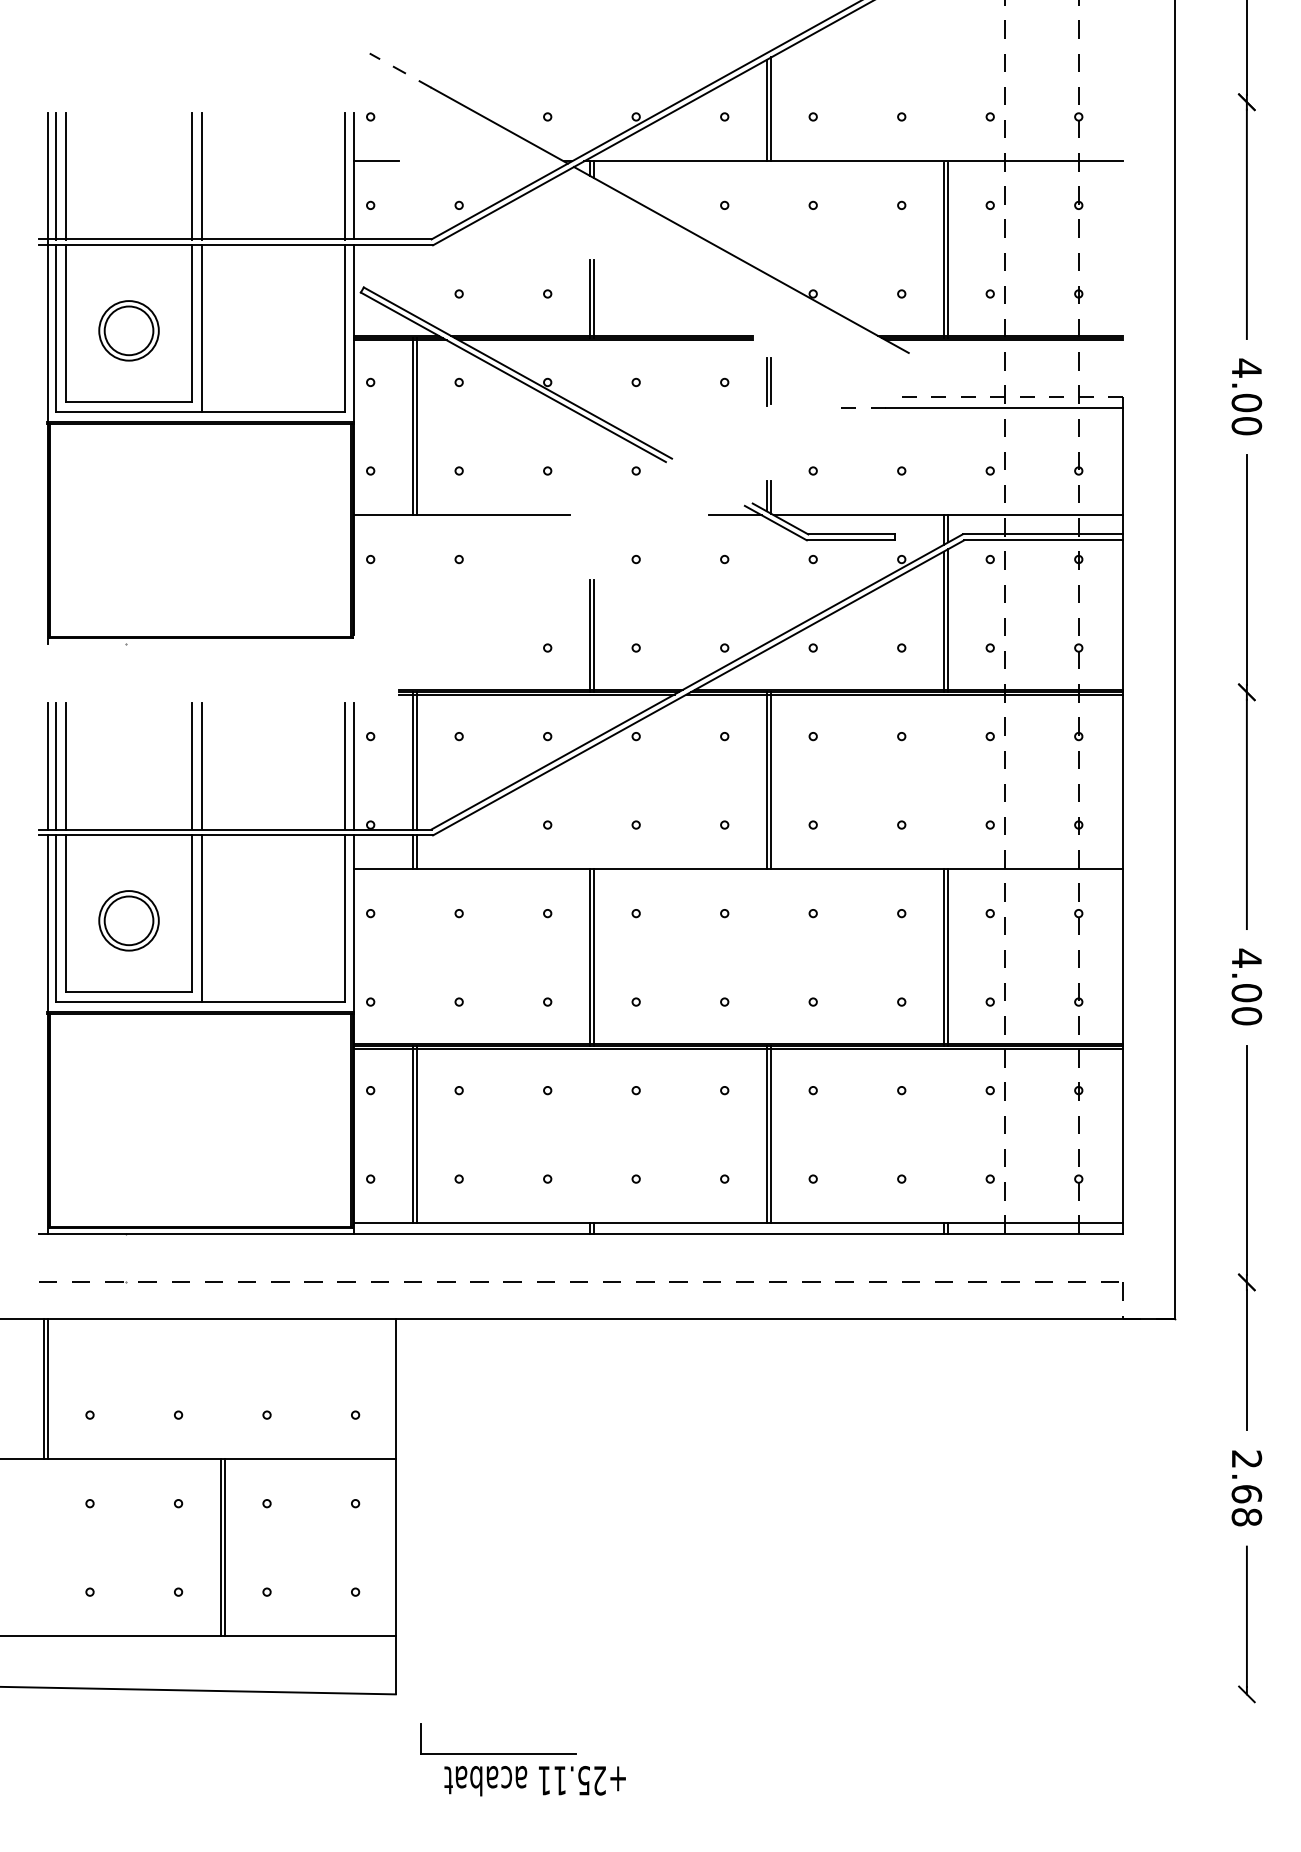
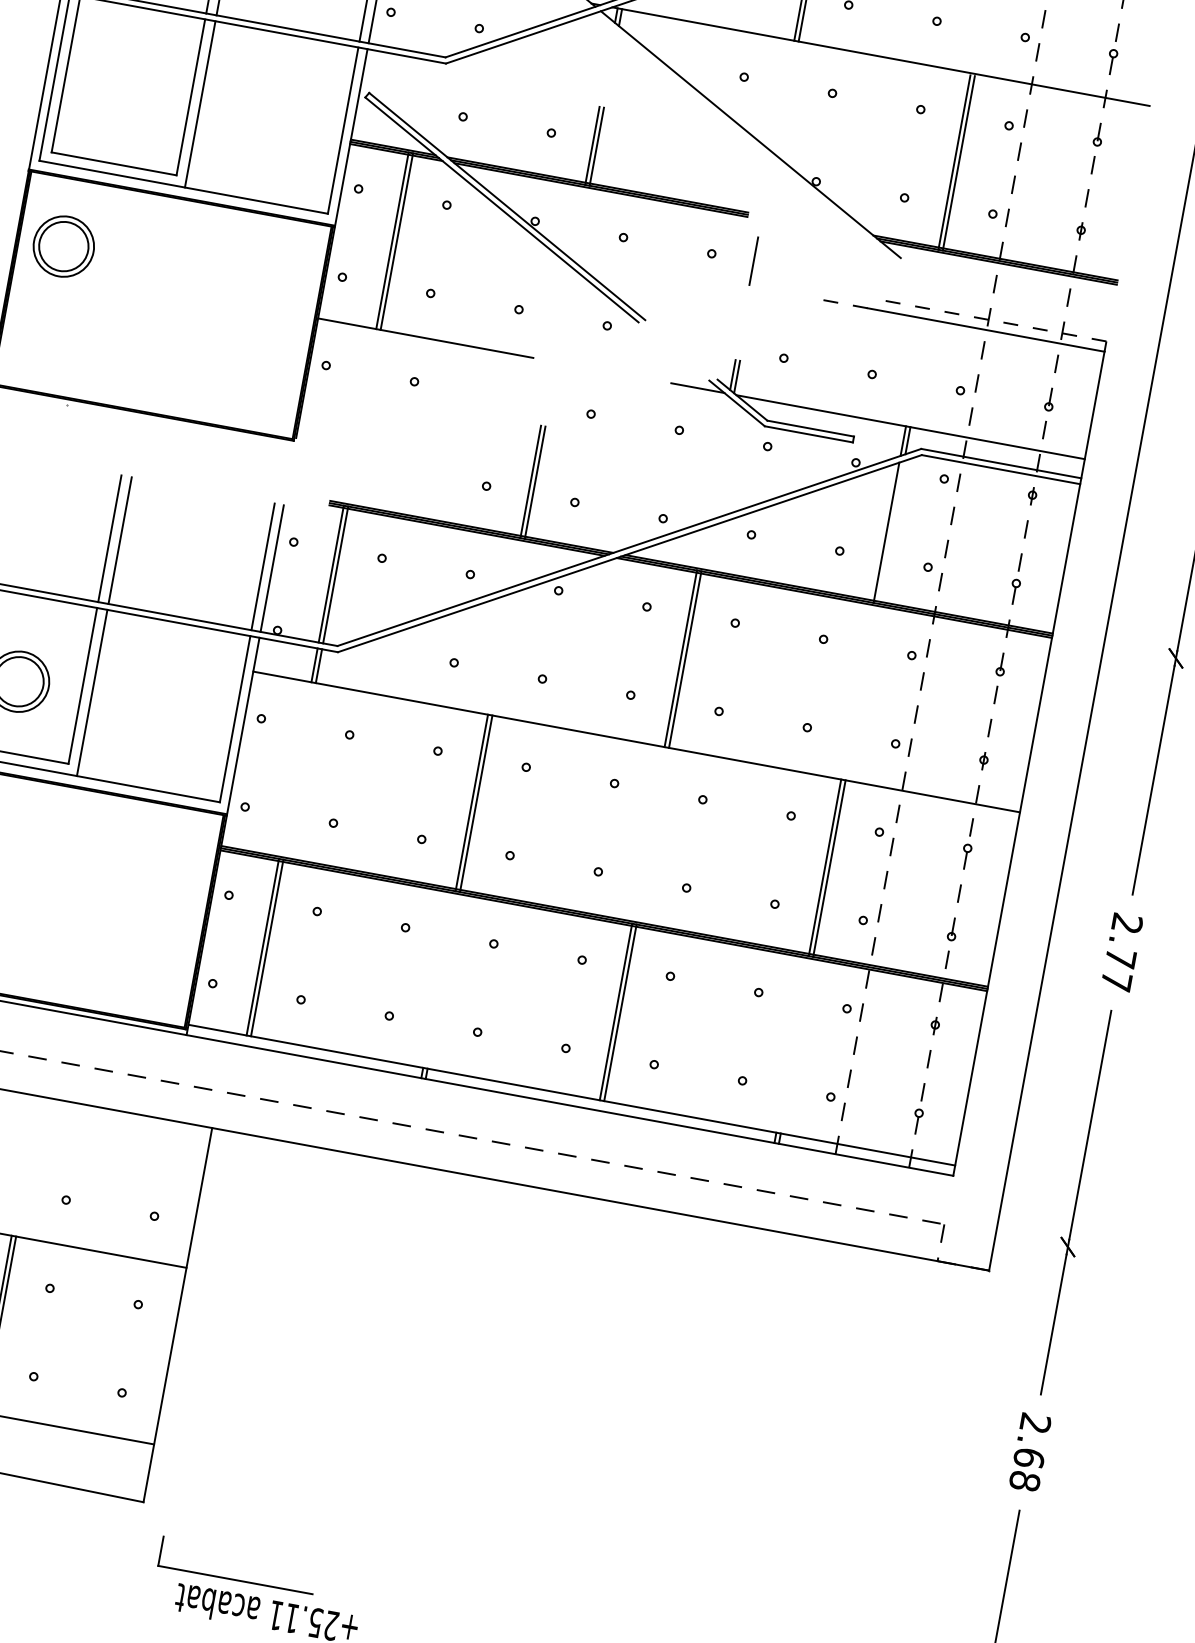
part: (128, 330) -> (63, 246), moved
line: (771, 380) -> (758, 260), removed
line: (948, 620) -> (891, 532), removed
text: (1246, 986) -> (1121, 951), 4.00 -> 2.77

